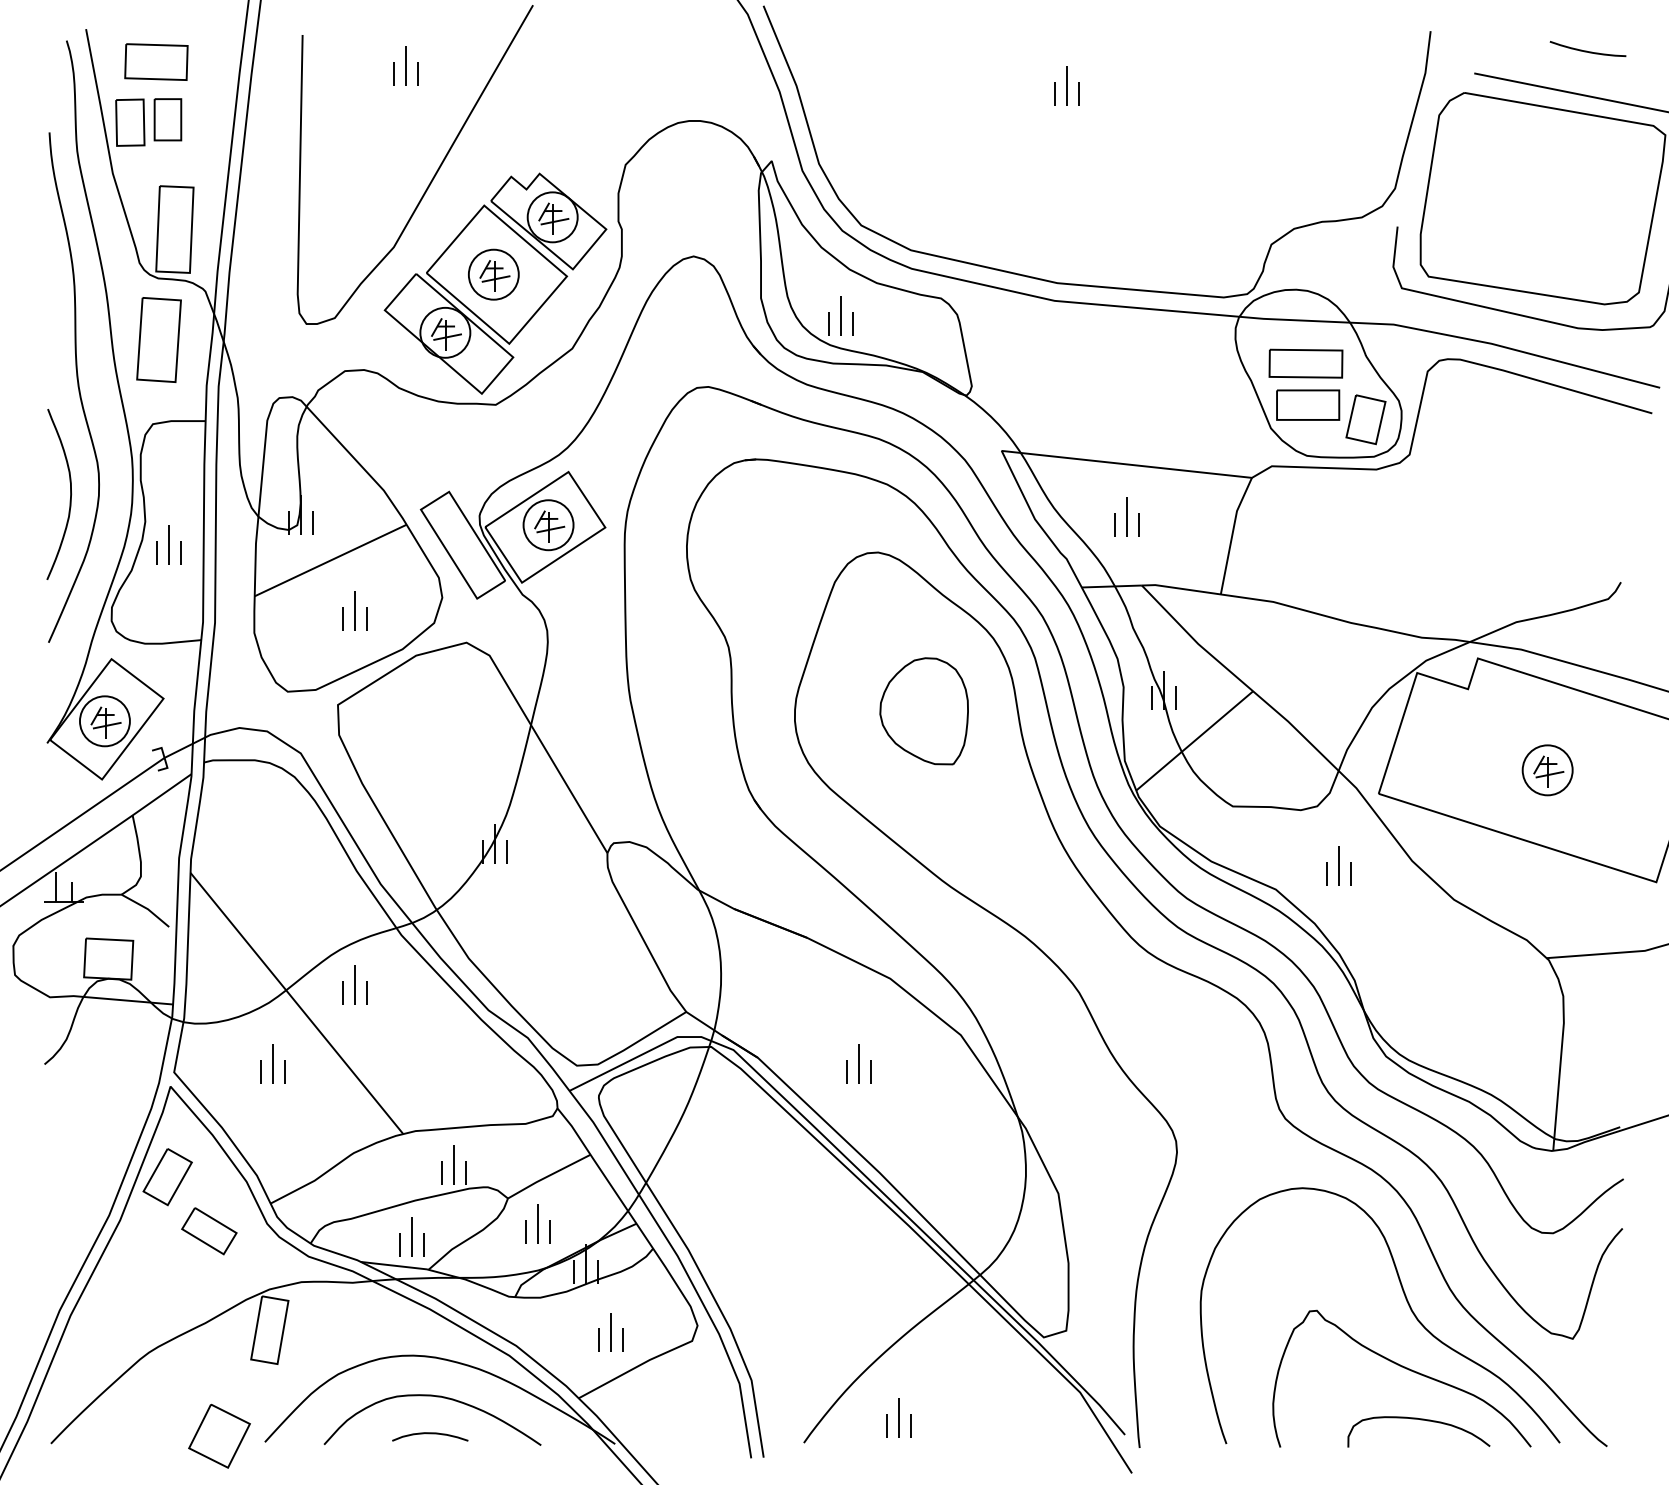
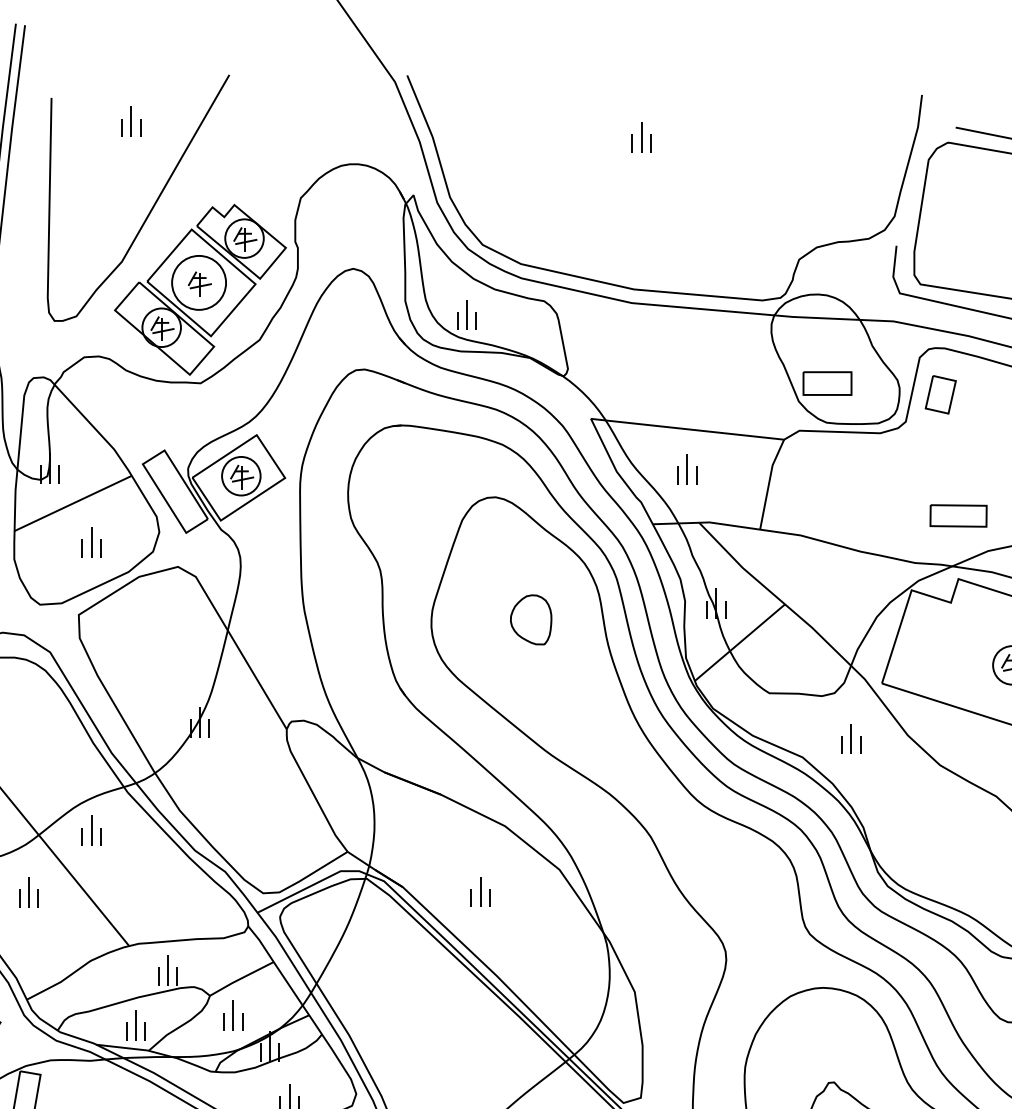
circle: (493, 274) -> (198, 282), size x1.4
part: (1305, 363) -> (958, 515), moved
part: (1365, 419) -> (940, 394), moved
part: (923, 711) -> (530, 619), size x0.6

